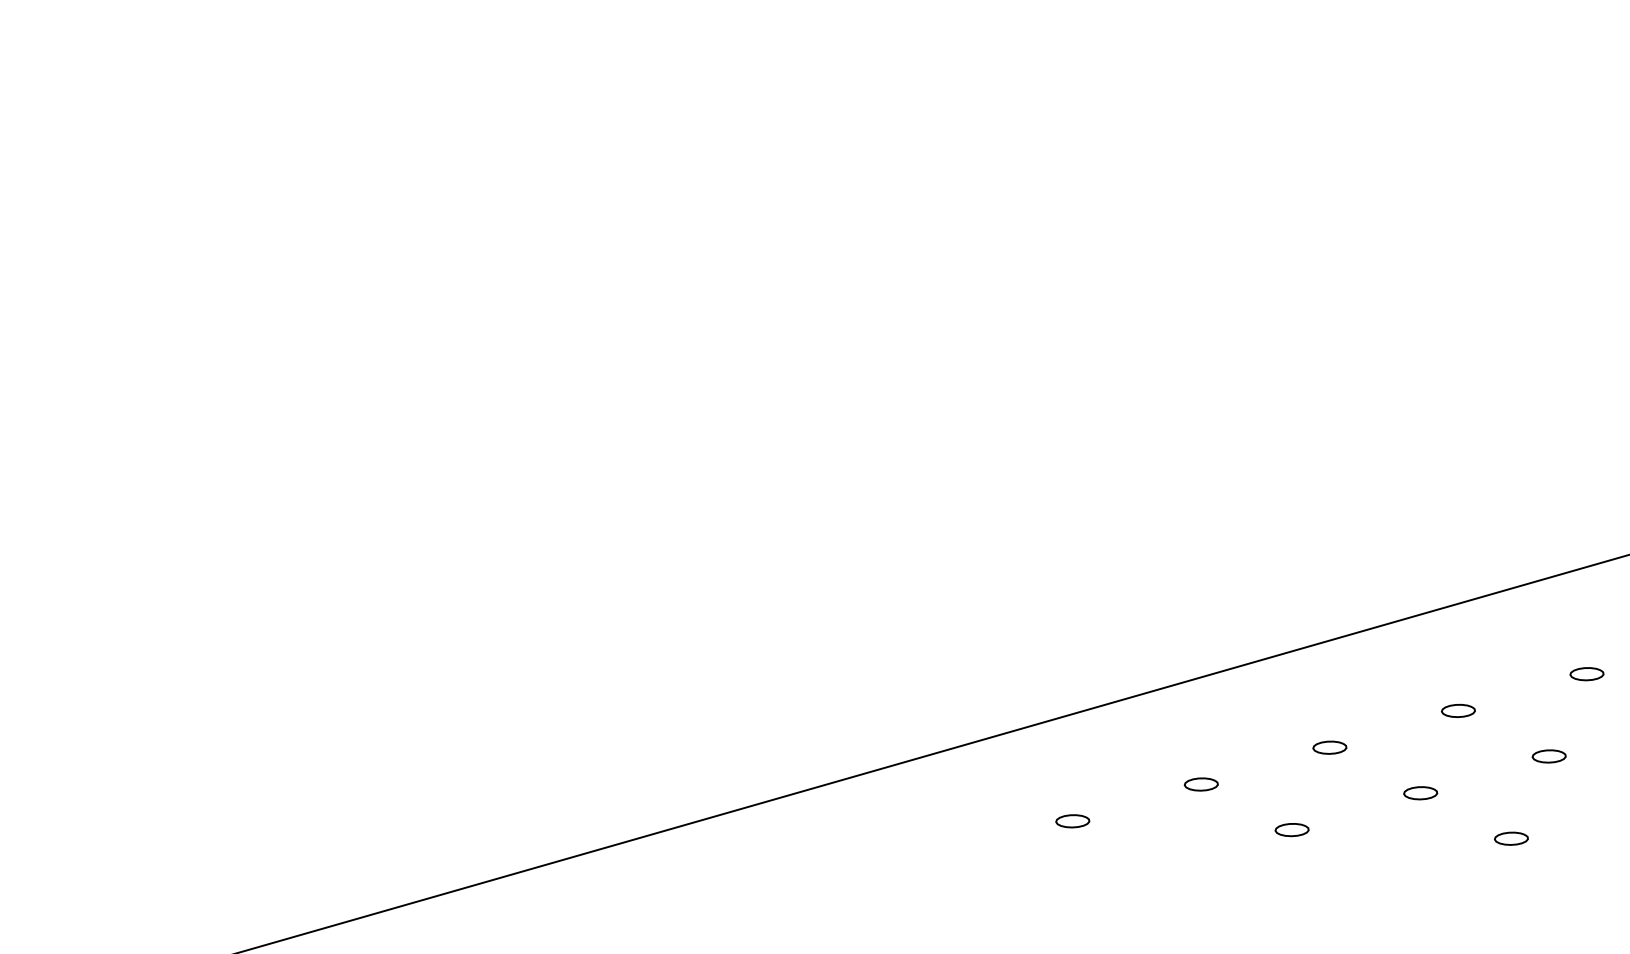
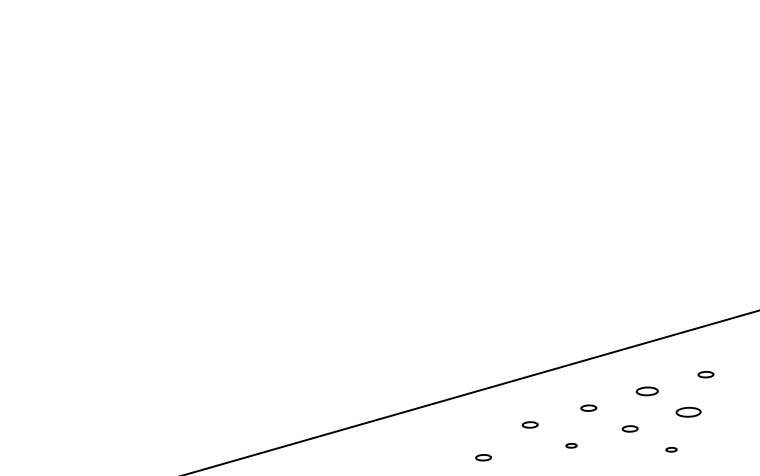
part: (1458, 711) -> (647, 391), size x1.4
part: (1548, 754) -> (688, 411), size x1.6
part: (1072, 820) -> (483, 457), moved
part: (1291, 829) -> (571, 445), size x0.7
part: (1511, 838) -> (671, 449), size x0.7

